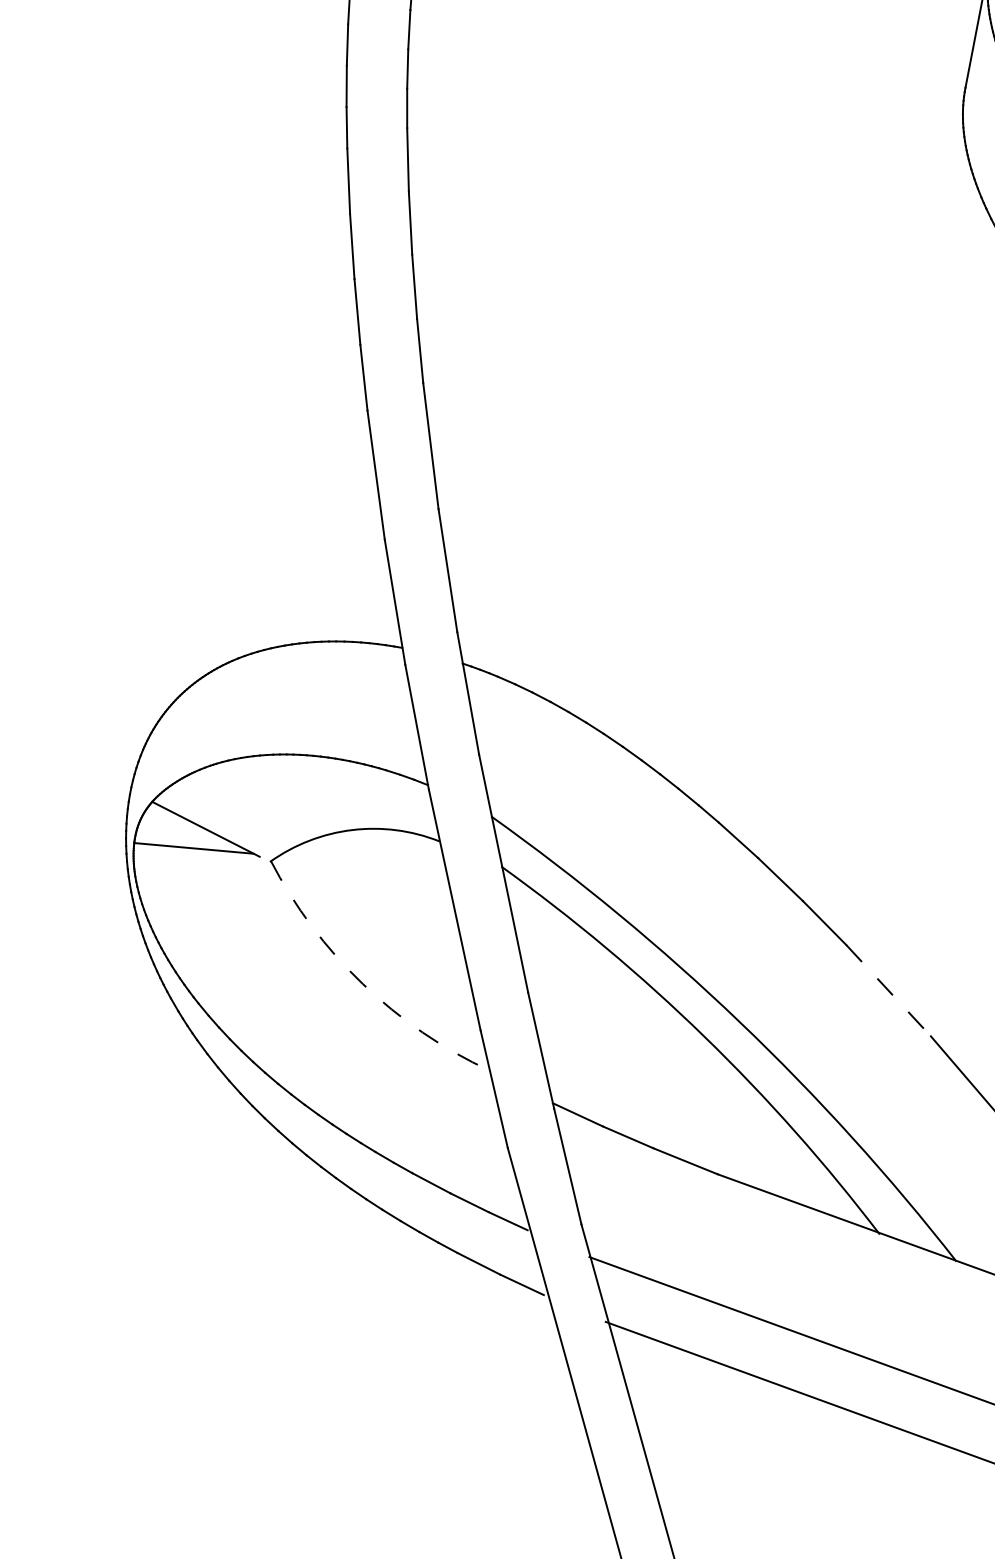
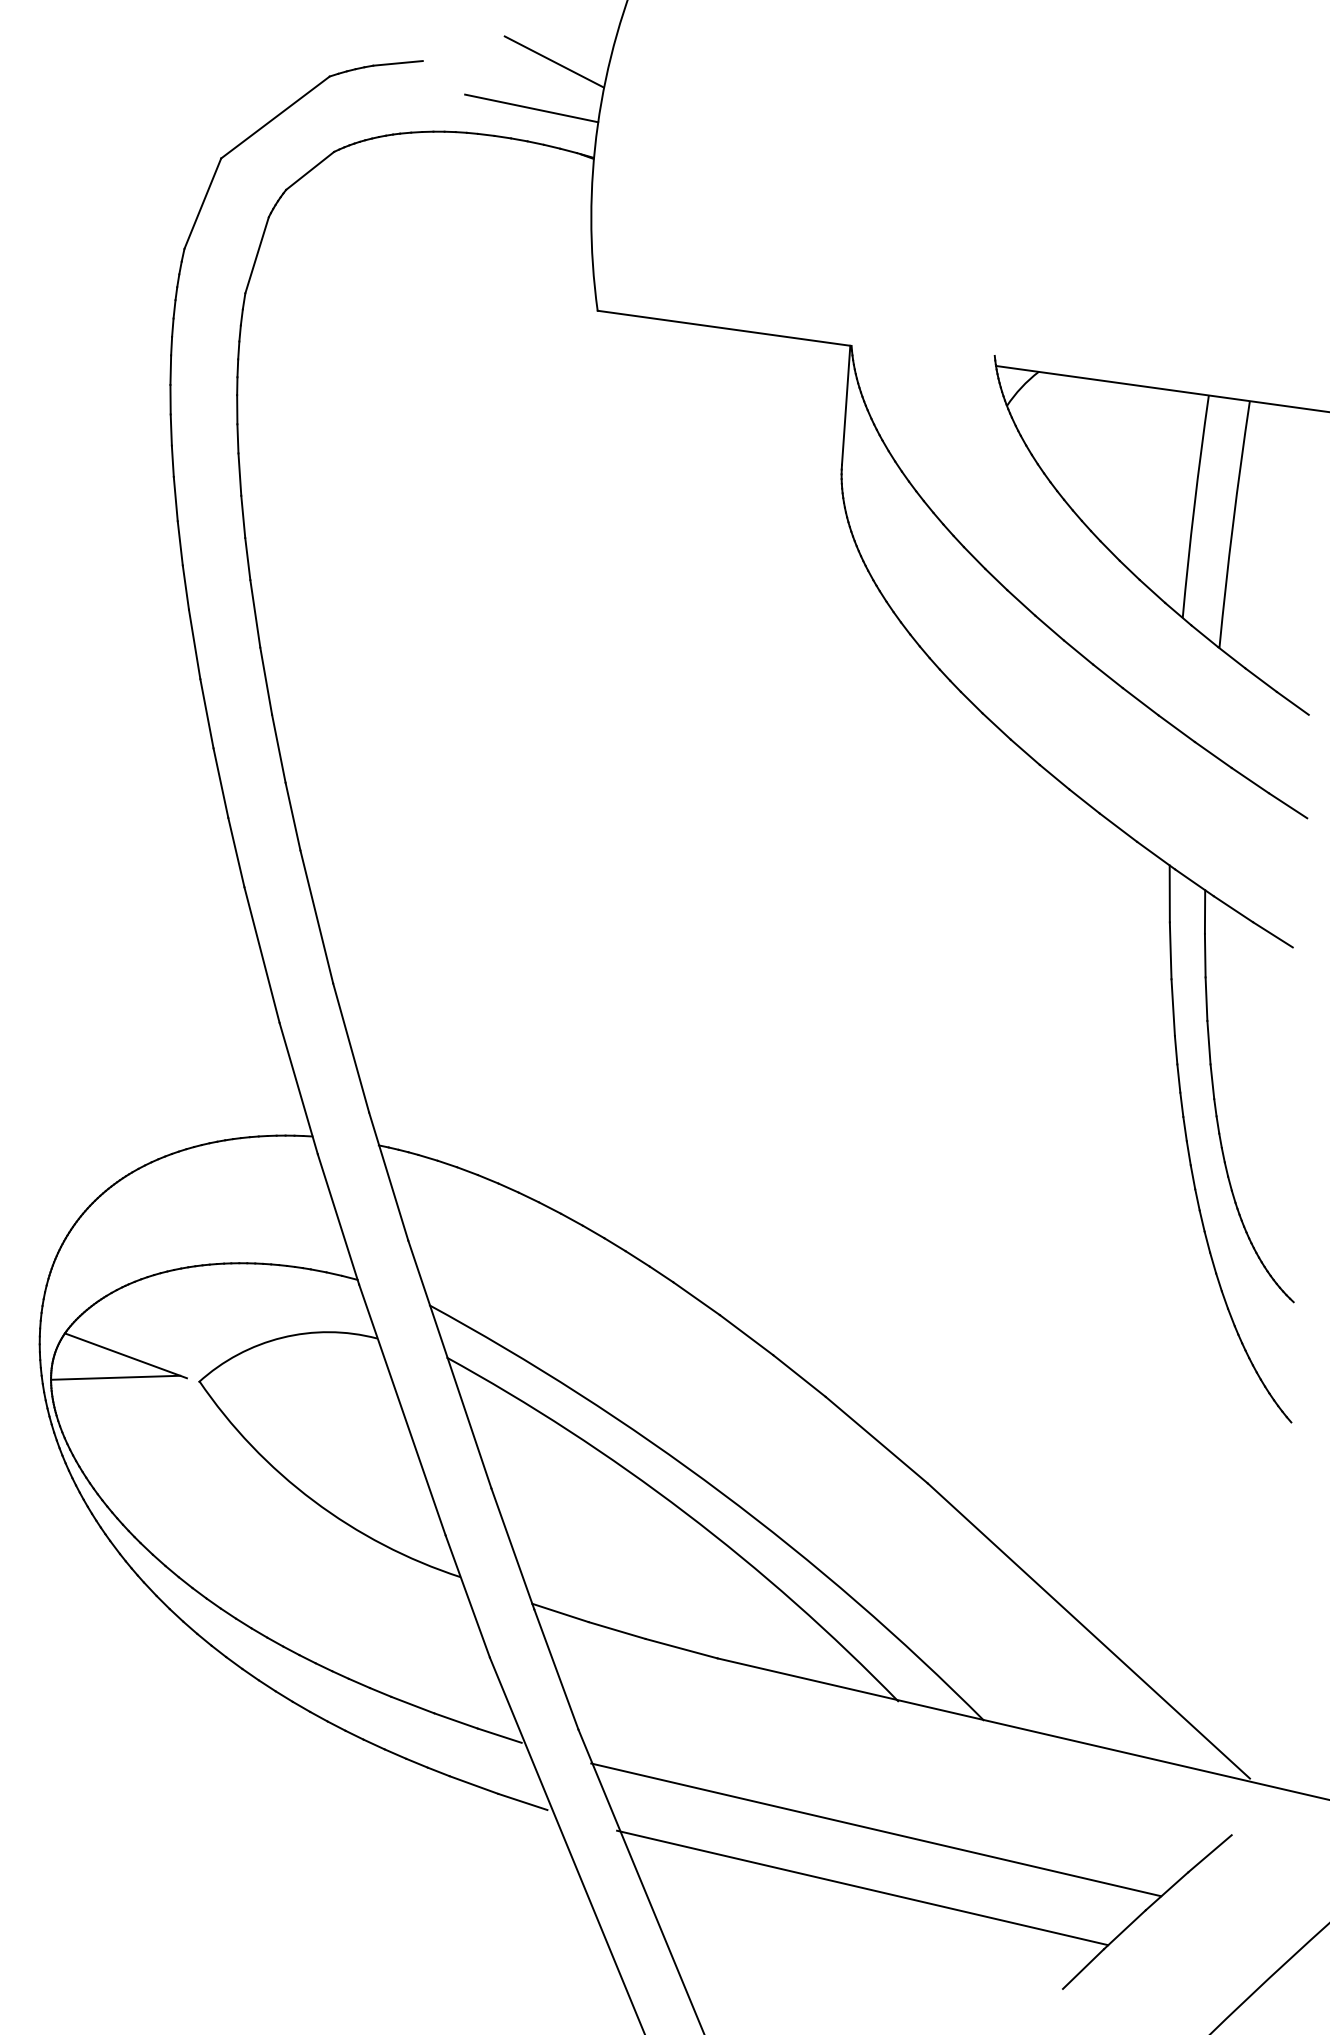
arc: (362, 983) -> (313, 1500), dashed -> solid
line: (888, 991) -> (876, 1440), dashed -> solid

